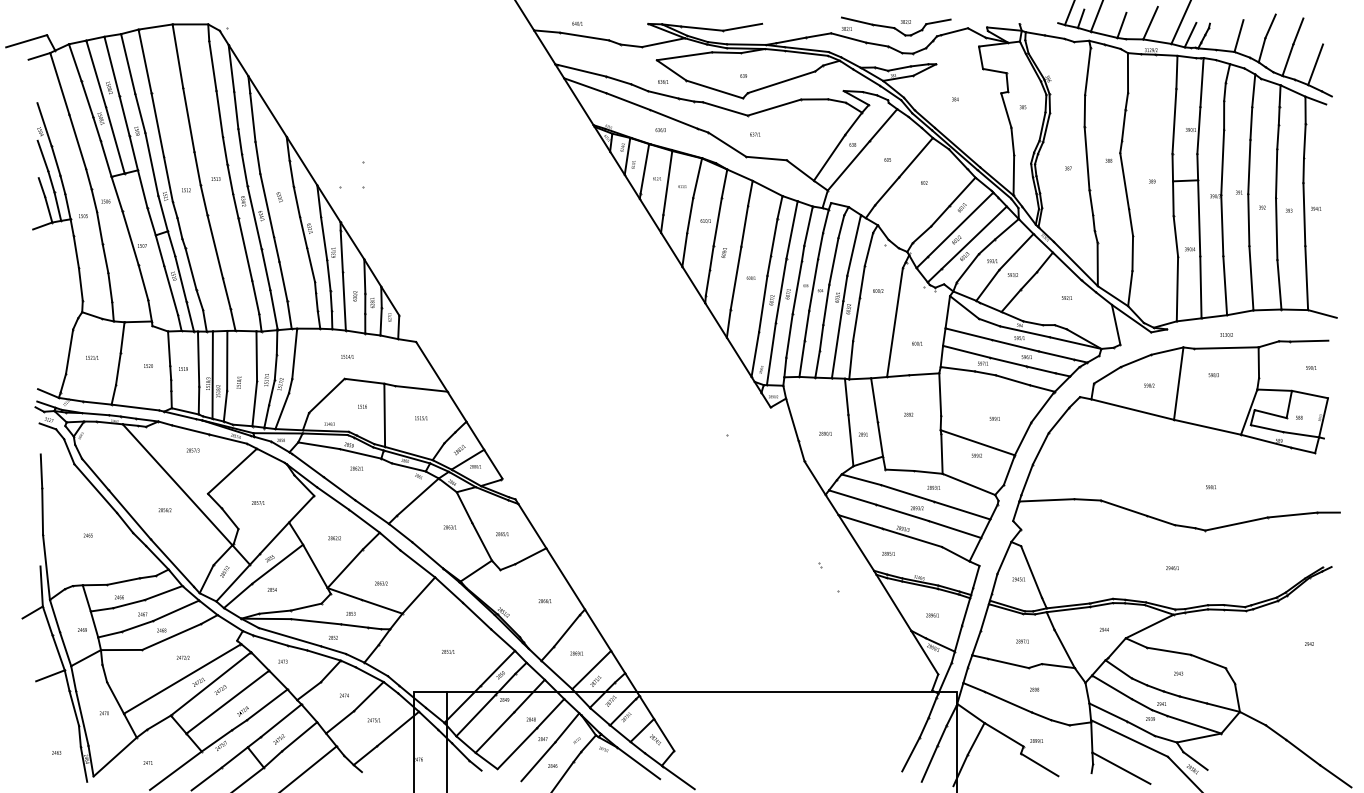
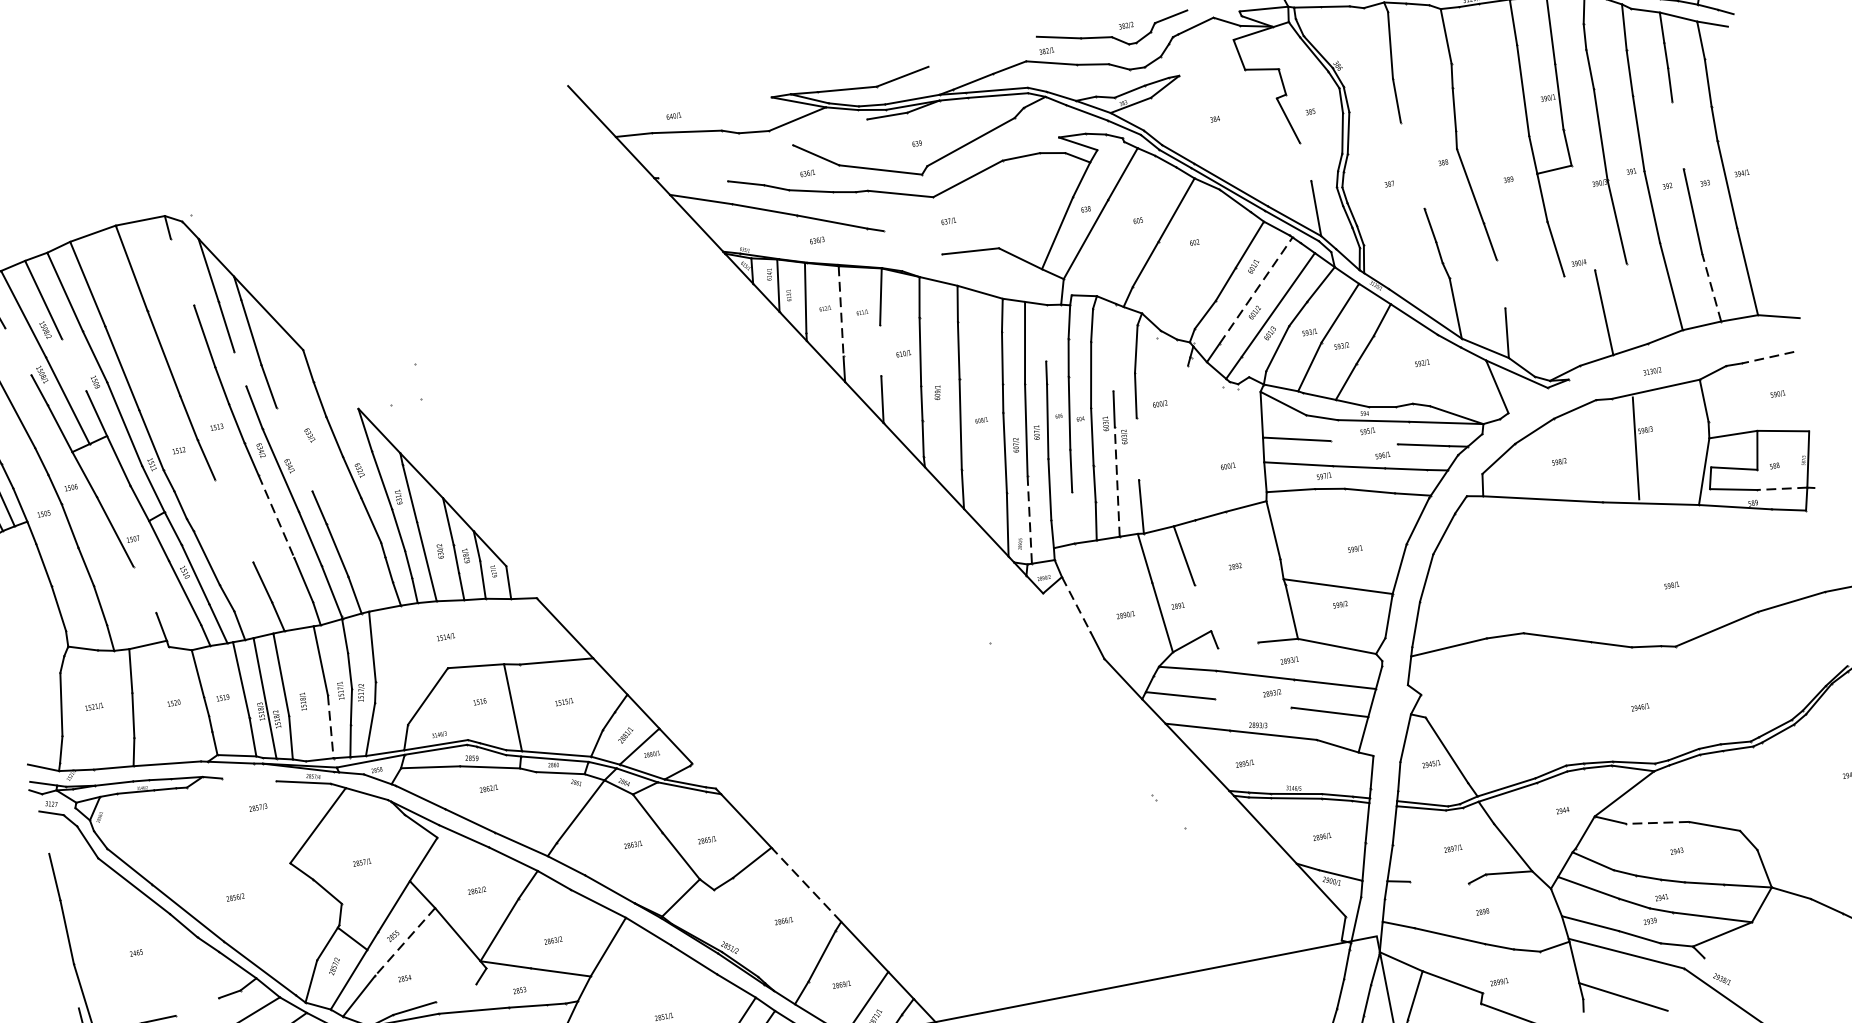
line: (684, 56) -> (830, 132), removed
line: (212, 65) -> (181, 271), removed
line: (582, 70) -> (693, 179), removed
line: (87, 99) -> (18, 351), removed
line: (124, 115) -> (73, 364), removed
line: (239, 141) -> (239, 369), removed
line: (1012, 141) -> (1305, 161), removed
line: (727, 144) -> (913, 242), removed
line: (1086, 158) -> (1411, 165), removed
line: (301, 160) -> (329, 378), removed
line: (1276, 173) -> (1677, 135), removed
line: (667, 183) -> (840, 312), solid -> dashed
line: (266, 204) -> (293, 448), removed
line: (690, 215) -> (881, 350), removed
line: (1199, 218) -> (1583, 217), removed
line: (960, 224) -> (1255, 290), solid -> dashed
line: (808, 225) -> (1046, 332), removed
line: (853, 245) -> (1113, 347), removed
line: (214, 246) -> (233, 520), removed
line: (245, 249) -> (276, 516), solid -> dashed
line: (1132, 253) -> (1500, 284), removed
line: (143, 282) -> (144, 589), removed
line: (1279, 284) -> (1711, 287), solid -> dashed
line: (1225, 285) -> (1637, 303), removed
line: (1177, 288) -> (1572, 320), removed
line: (856, 319) -> (1137, 449), removed
line: (894, 322) -> (1191, 443), removed
line: (837, 339) -> (1117, 481), solid -> dashed
line: (1308, 341) -> (1767, 358), solid -> dashed
line: (1015, 345) -> (1364, 442), removed
line: (771, 354) -> (1030, 520), solid -> dashed
line: (801, 358) -> (1072, 517), removed
line: (1178, 383) -> (1635, 448), moved
line: (254, 404) -> (330, 727), solid -> dashed
line: (792, 419) -> (1076, 604), solid -> dashed
line: (190, 429) -> (249, 779), removed
line: (1301, 434) -> (1782, 488), solid -> dashed
line: (879, 439) -> (1201, 608), removed
line: (899, 469) -> (1237, 644), removed
line: (177, 484) -> (245, 858), removed
line: (902, 512) -> (1253, 702), removed
line: (277, 564) -> (405, 942), solid -> dashed
line: (565, 578) -> (806, 884), solid -> dashed
line: (123, 581) -> (197, 1006), removed
line: (306, 606) -> (456, 992), removed
line: (1168, 651) -> (1657, 823), solid -> dashed
line: (1008, 663) -> (1439, 882), removed
line: (1195, 760) -> (1723, 966), removed

